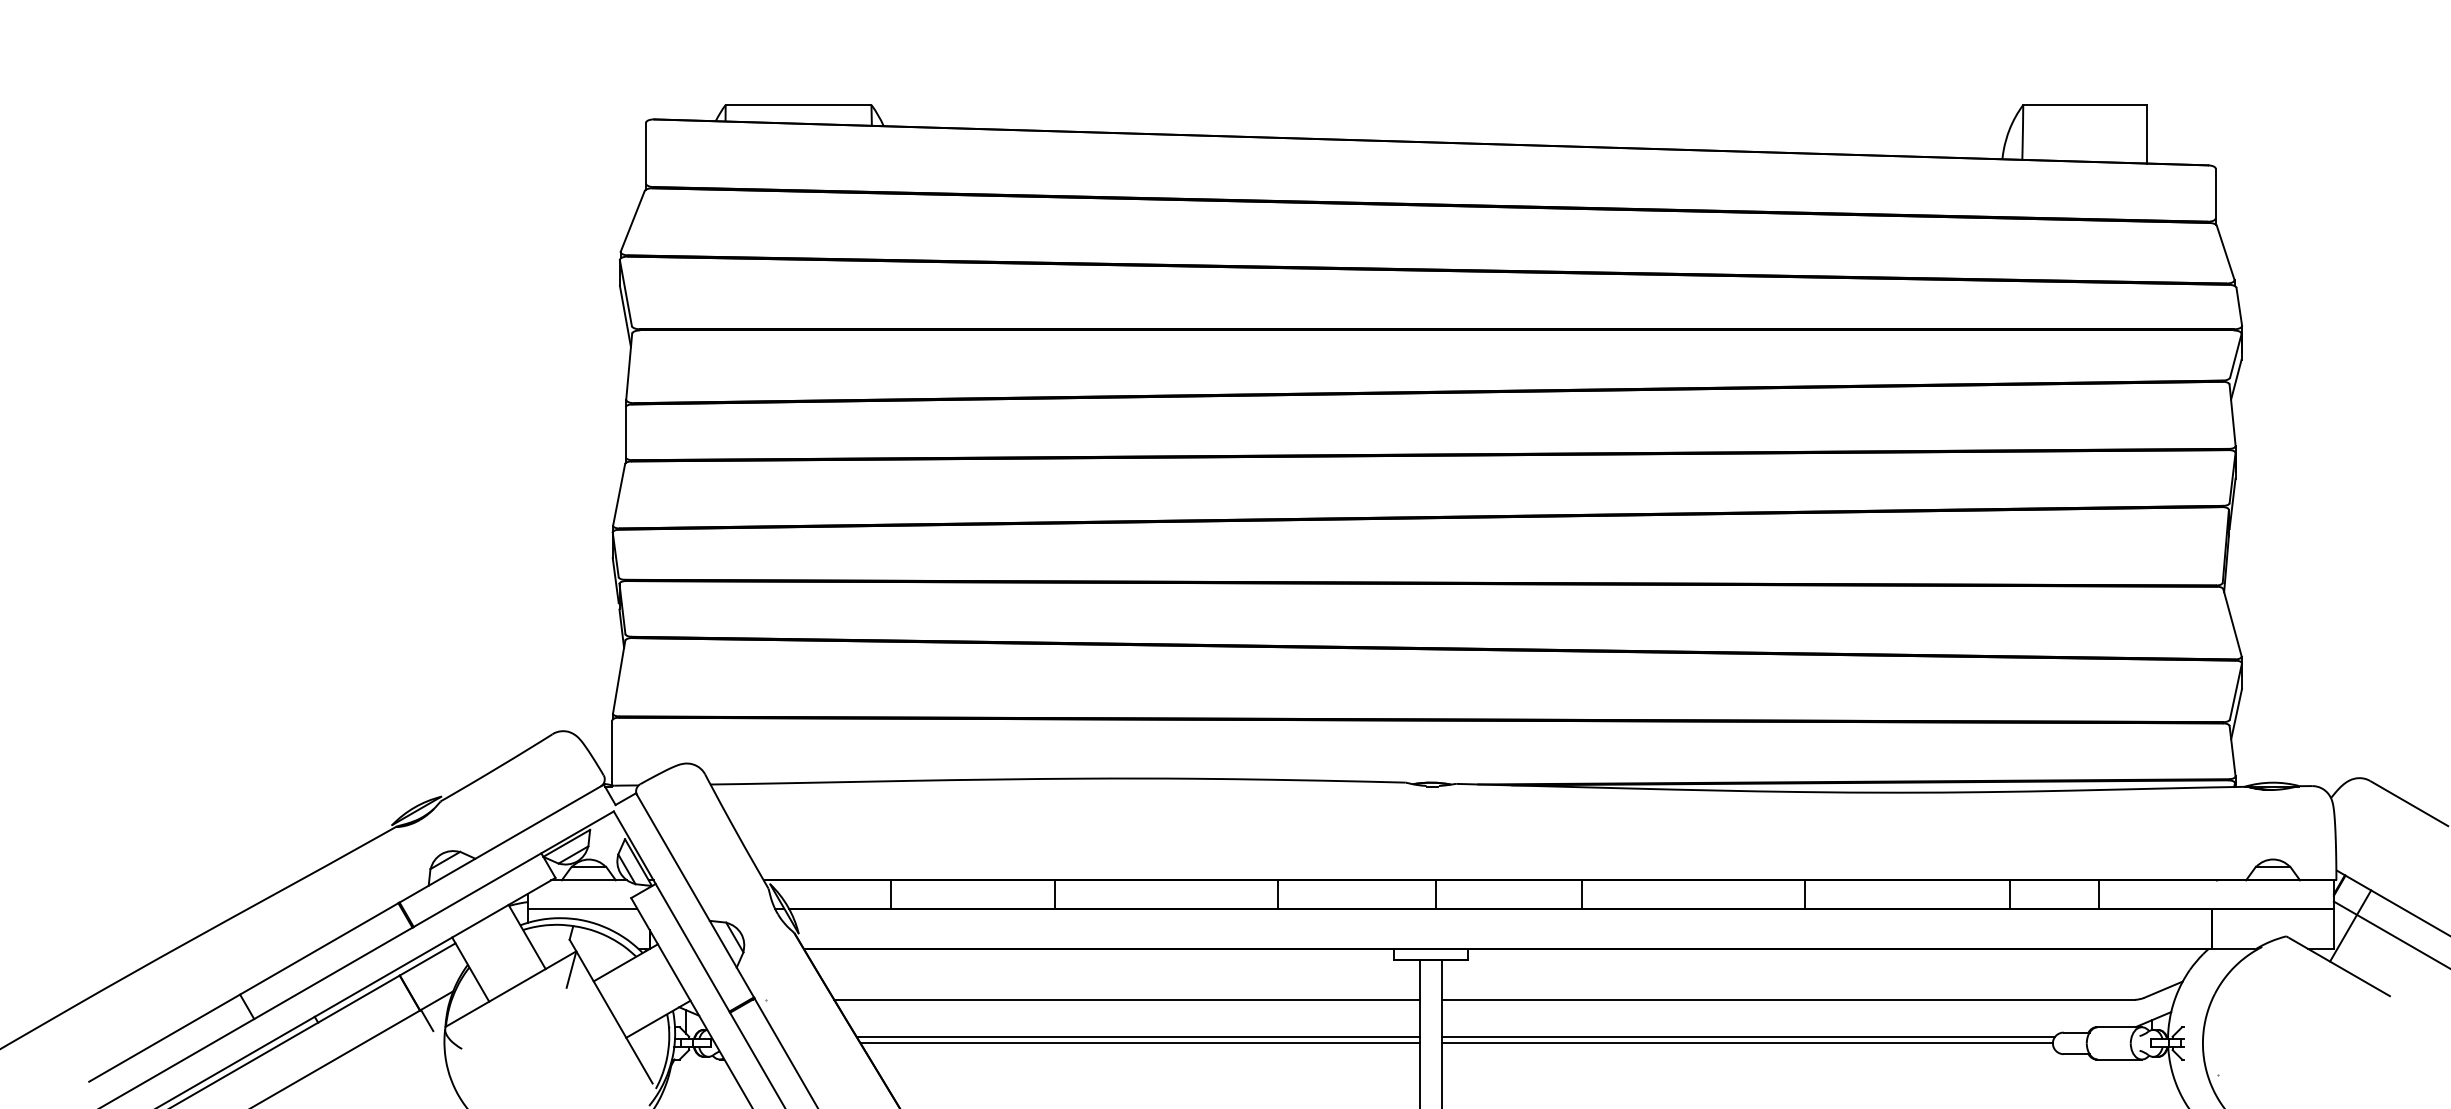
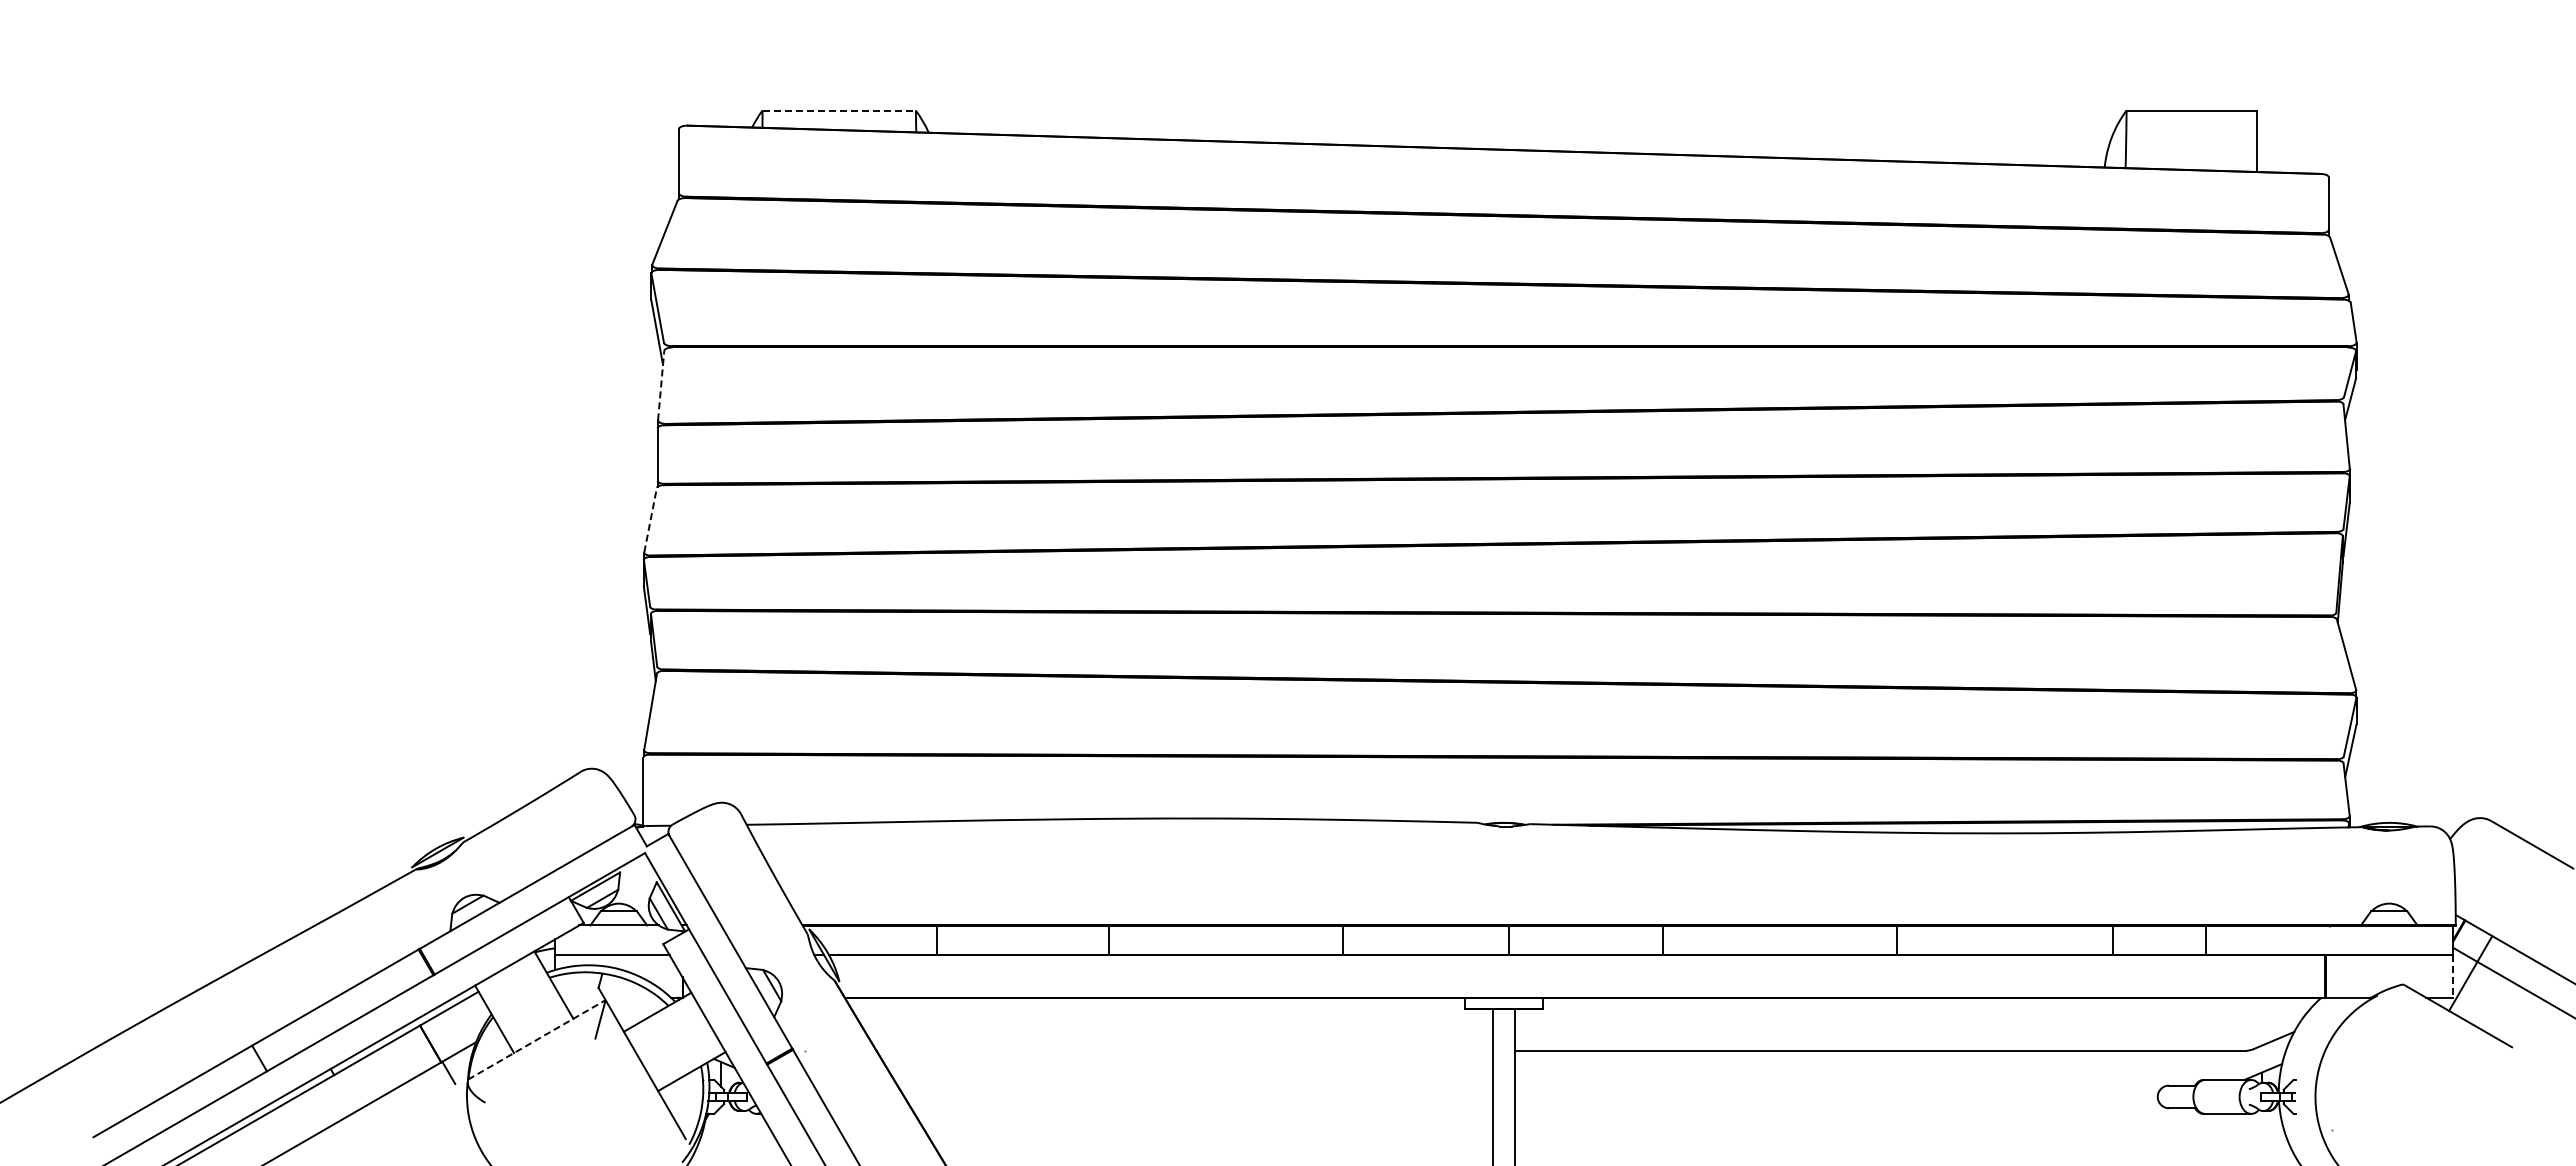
line: (798, 105) -> (839, 110), solid -> dashed
line: (629, 366) -> (661, 385), solid -> dashed
line: (619, 495) -> (650, 520), solid -> dashed
line: (2333, 929) -> (2452, 977), solid -> dashed
line: (511, 988) -> (537, 1039), solid -> dashed
line: (1127, 1000) -> (1184, 1051), removed
line: (1138, 1037) -> (1196, 1090), removed
line: (1748, 1037) -> (1837, 1090), removed
line: (1140, 1042) -> (1198, 1096), removed
line: (1747, 1042) -> (1836, 1096), removed

